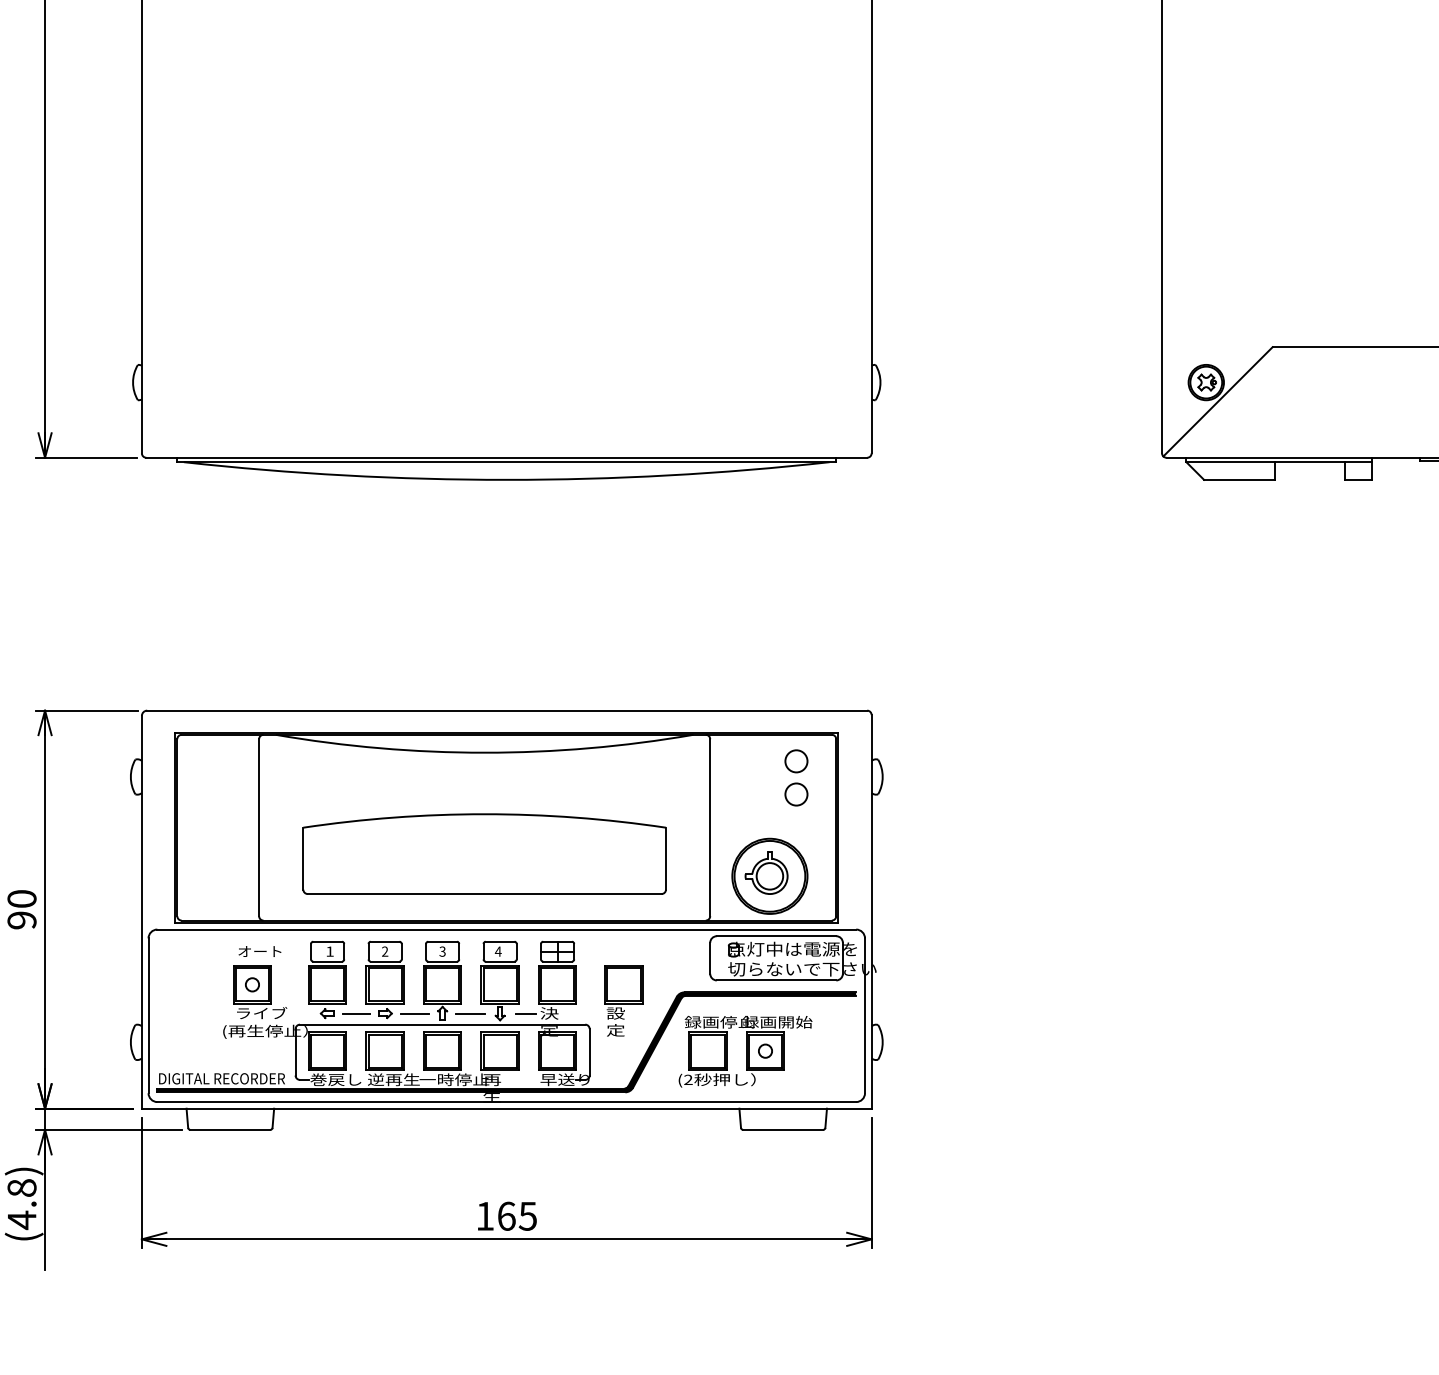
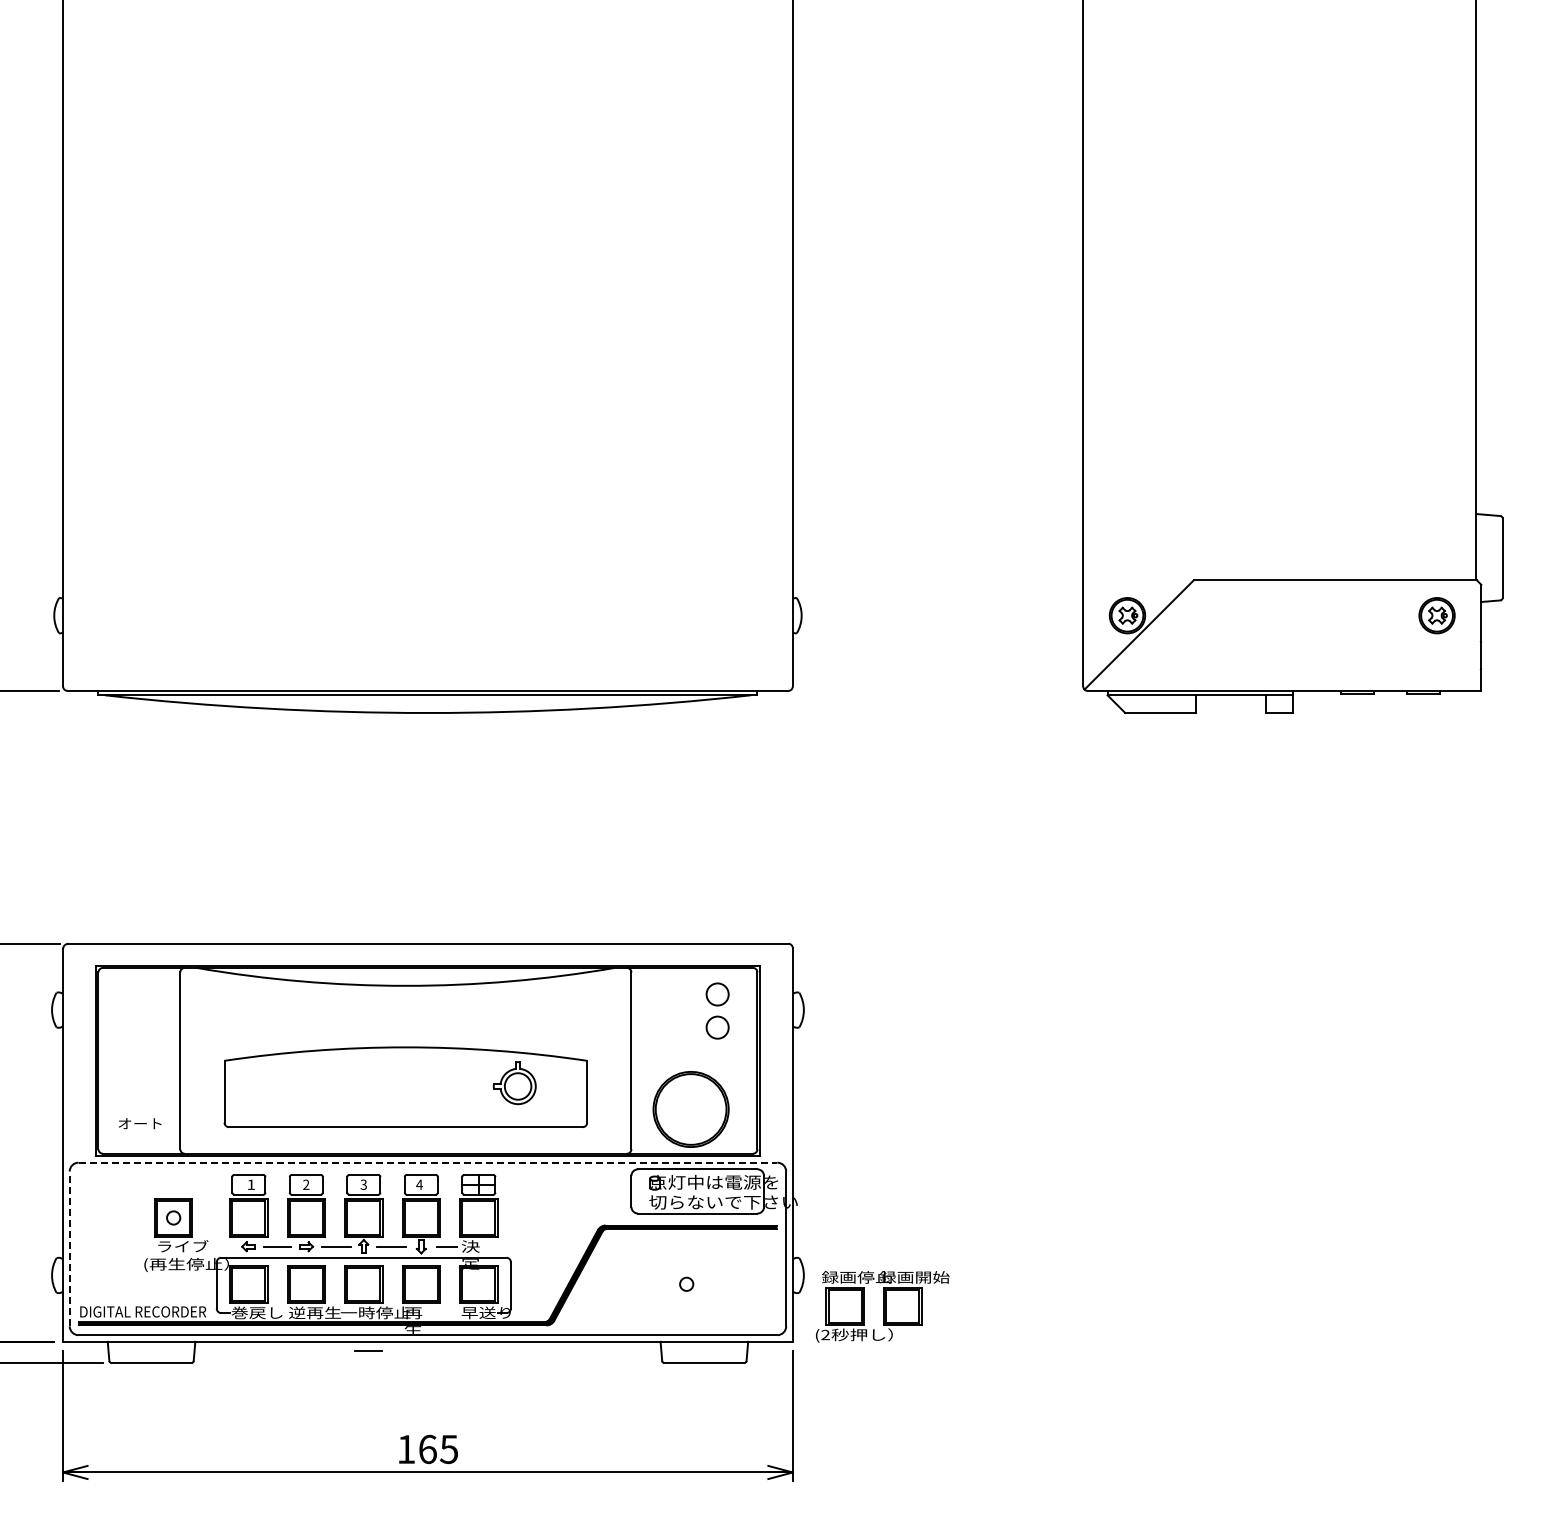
part: (766, 873) -> (514, 1083), moved
line: (507, 929) -> (428, 1162), solid -> dashed
text: (260, 951) -> (140, 1123), moved
part: (623, 1000) -> (544, 1233), removed
line: (148, 1015) -> (69, 1248), solid -> dashed
part: (745, 1051) -> (882, 1306), moved
line: (447, 1117) -> (368, 1350), added

